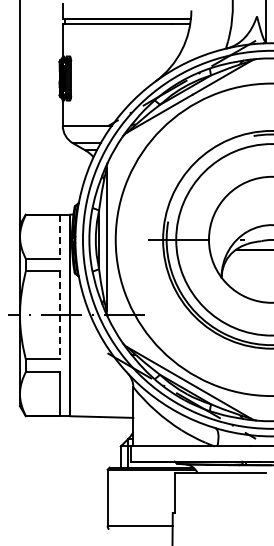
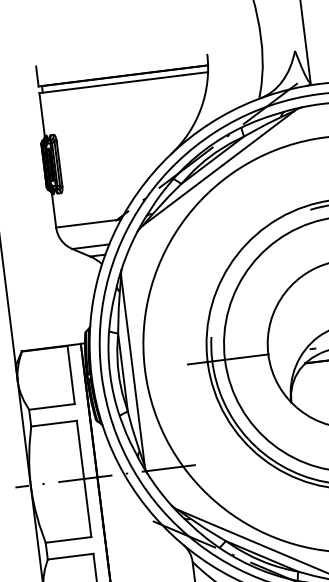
line: (60, 236) -> (71, 374), dashed -> solid
line: (60, 315) -> (84, 479), dashed -> solid

